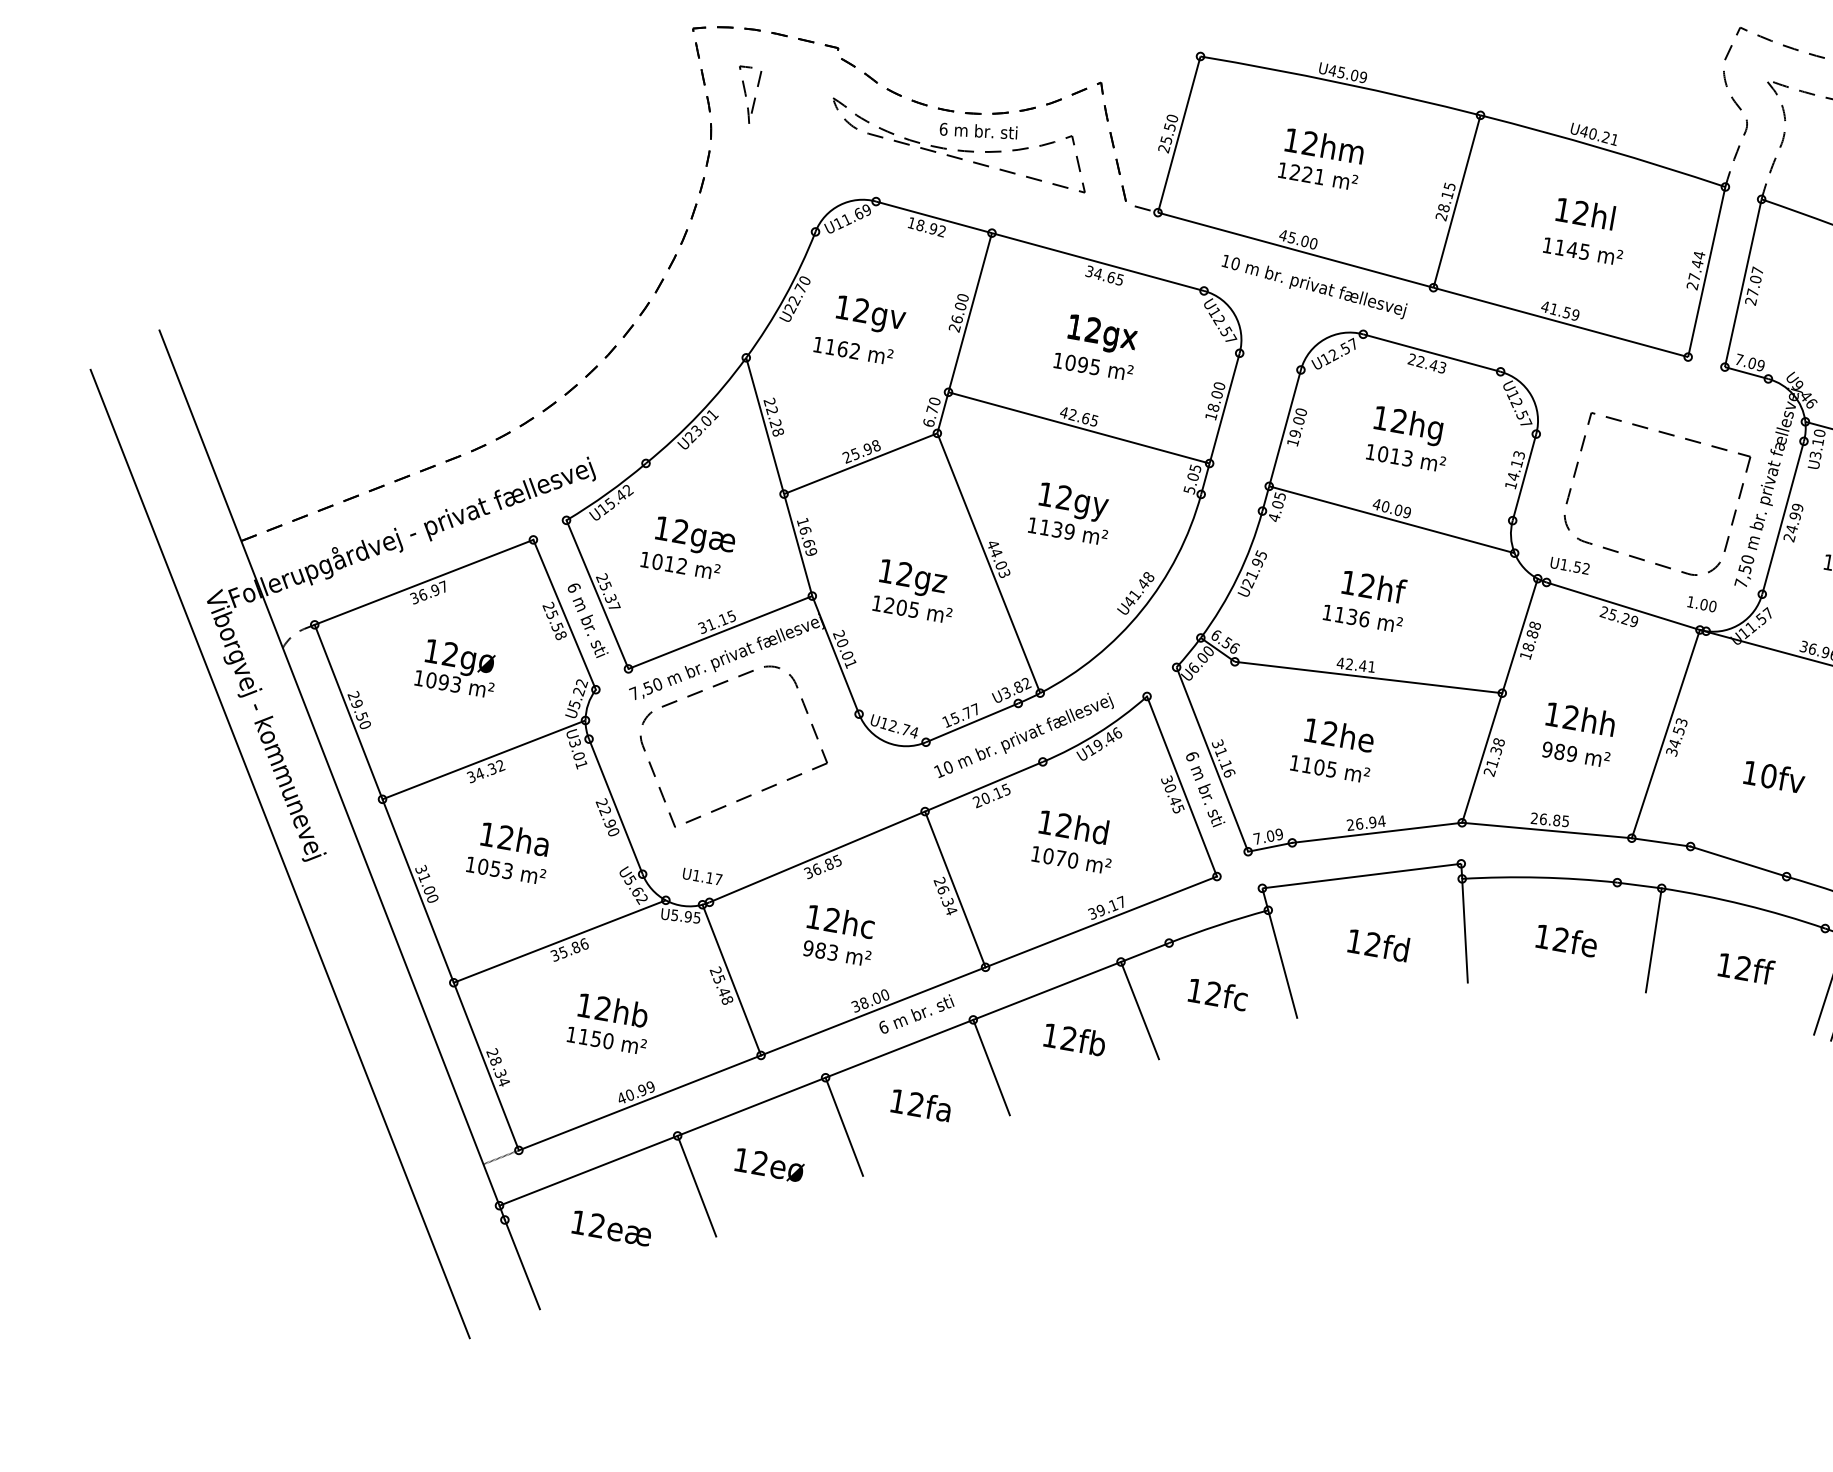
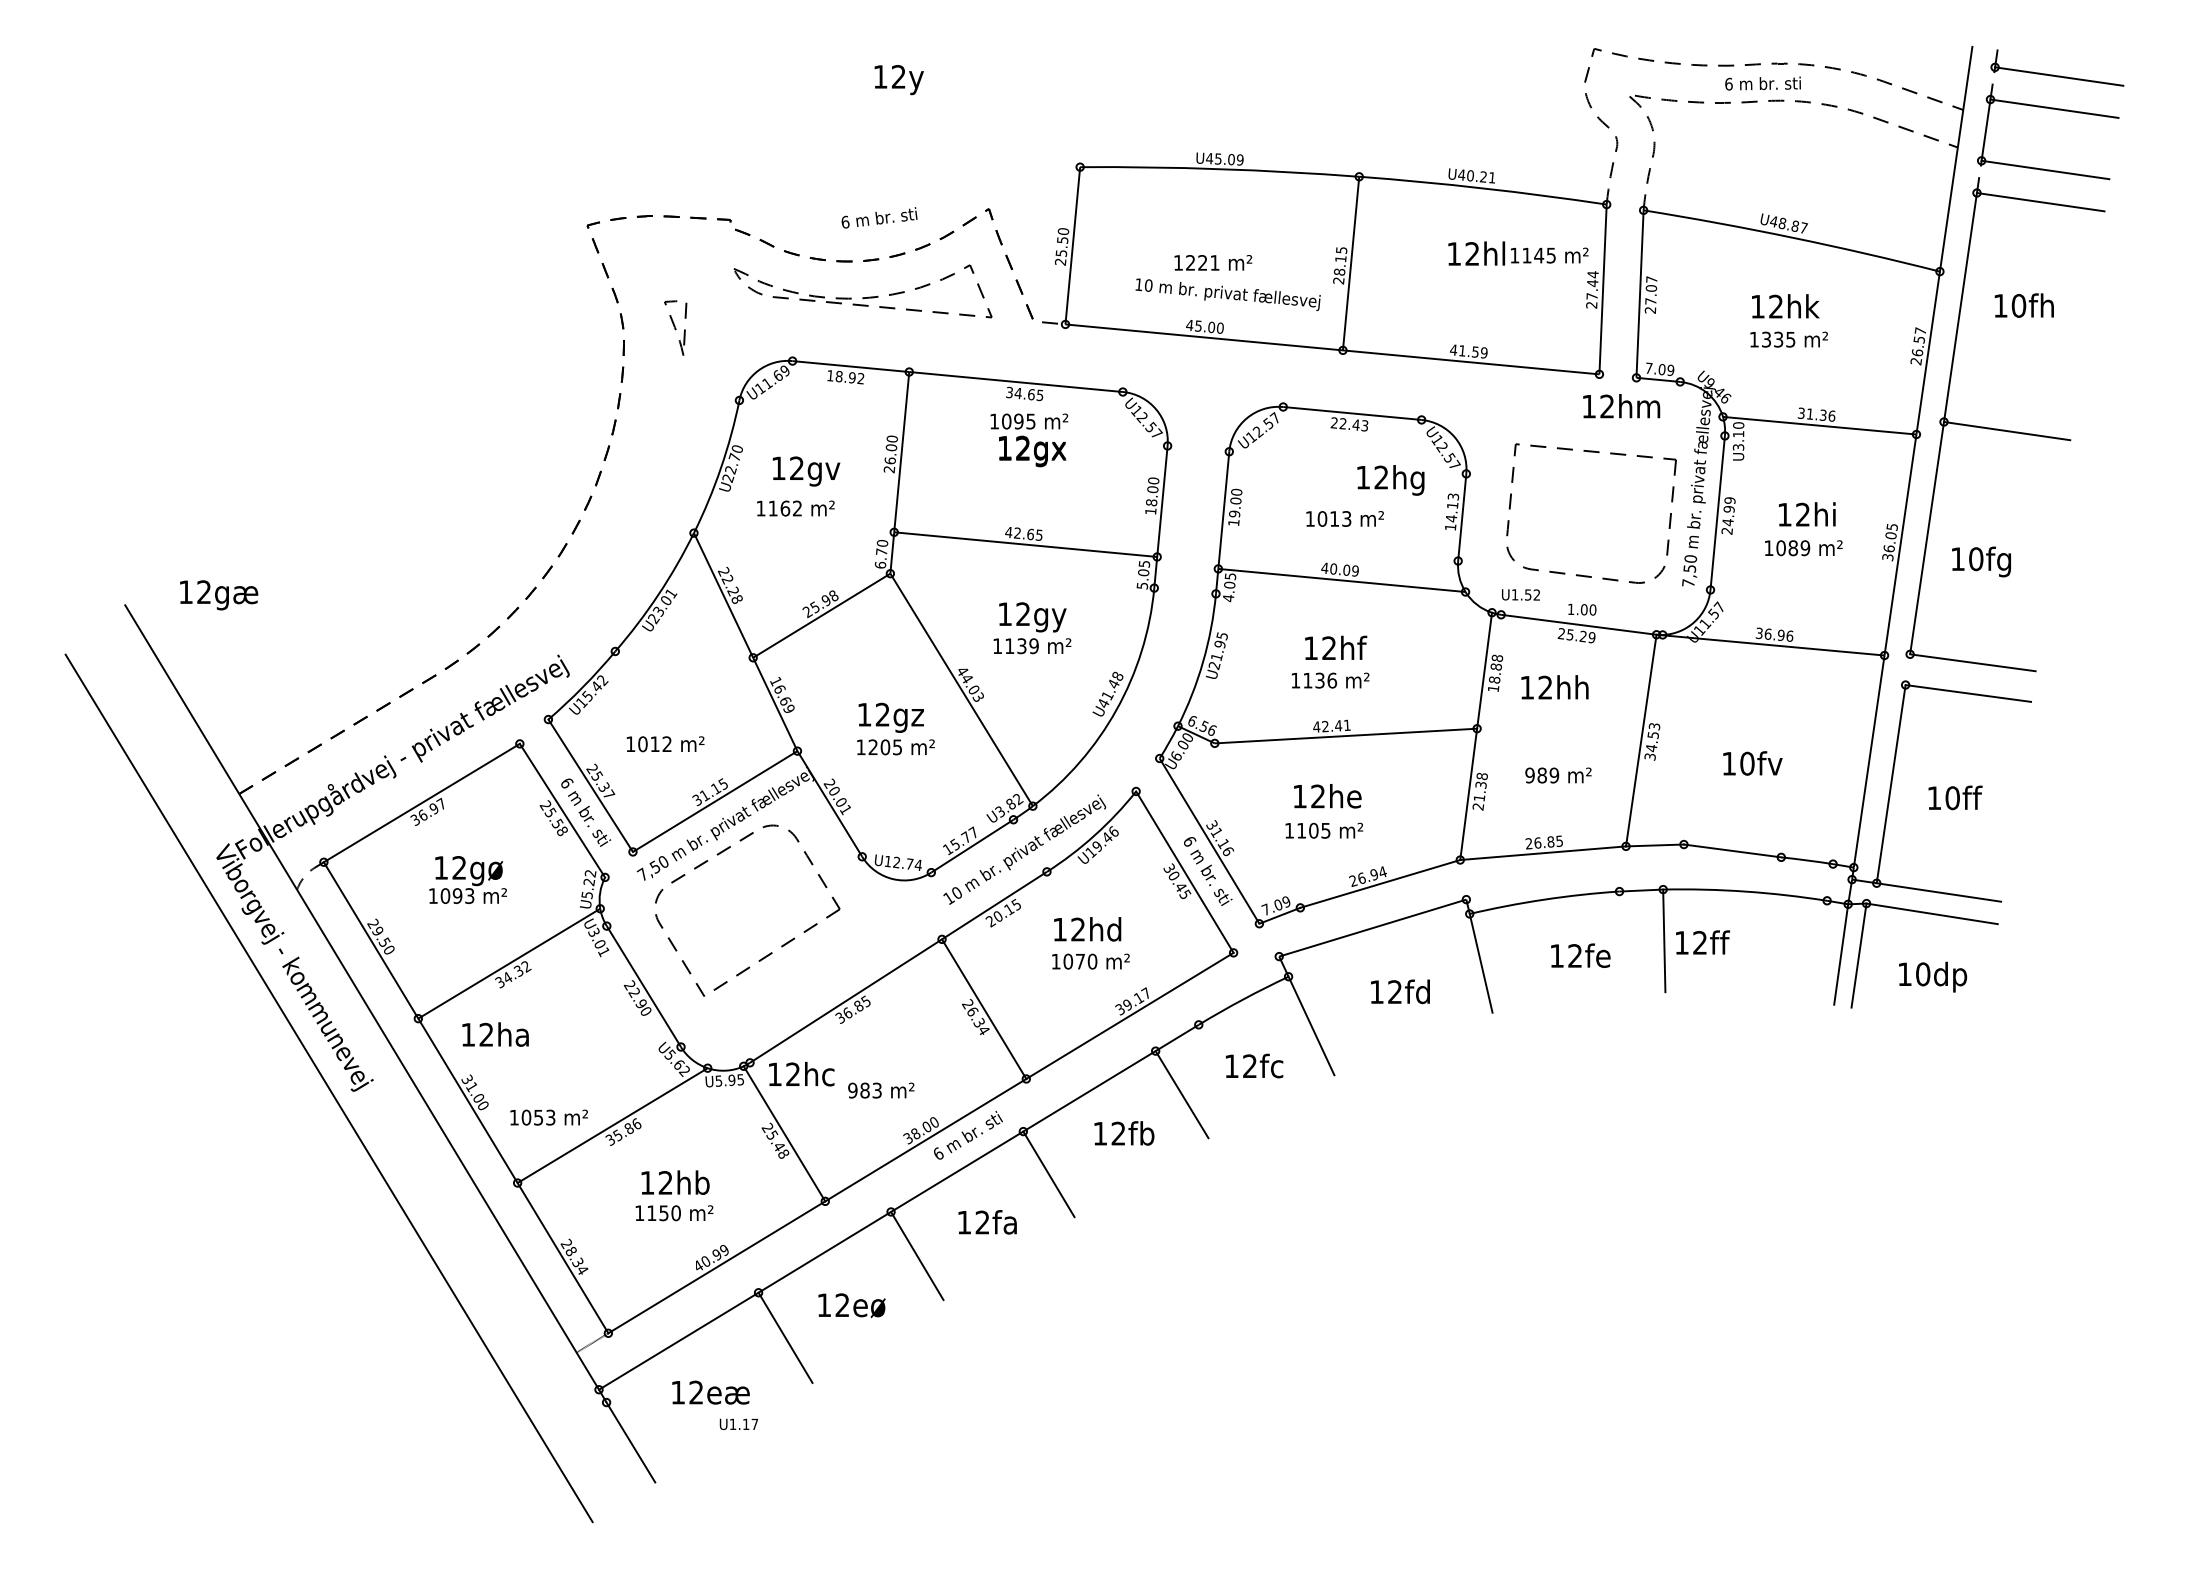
part: (746, 94) -> (675, 327), moved
text: (978, 130) -> (879, 217), moved
text: (1324, 146) -> (1621, 406), moved
text: (1582, 251) -> (1549, 255), moved
text: (1313, 286) -> (1227, 294), moved
text: (1093, 366) -> (1029, 421), moved
text: (1407, 425) -> (1390, 480), moved
text: (695, 537) -> (219, 595), moved
text: (1702, 604) -> (1582, 609), moved
text: (1580, 719) -> (1554, 687), moved
text: (515, 838) -> (495, 1034), moved
text: (505, 870) -> (548, 1117), moved
text: (702, 876) -> (738, 1424), moved
text: (840, 920) -> (801, 1073), moved
text: (1745, 968) -> (1702, 942), moved

